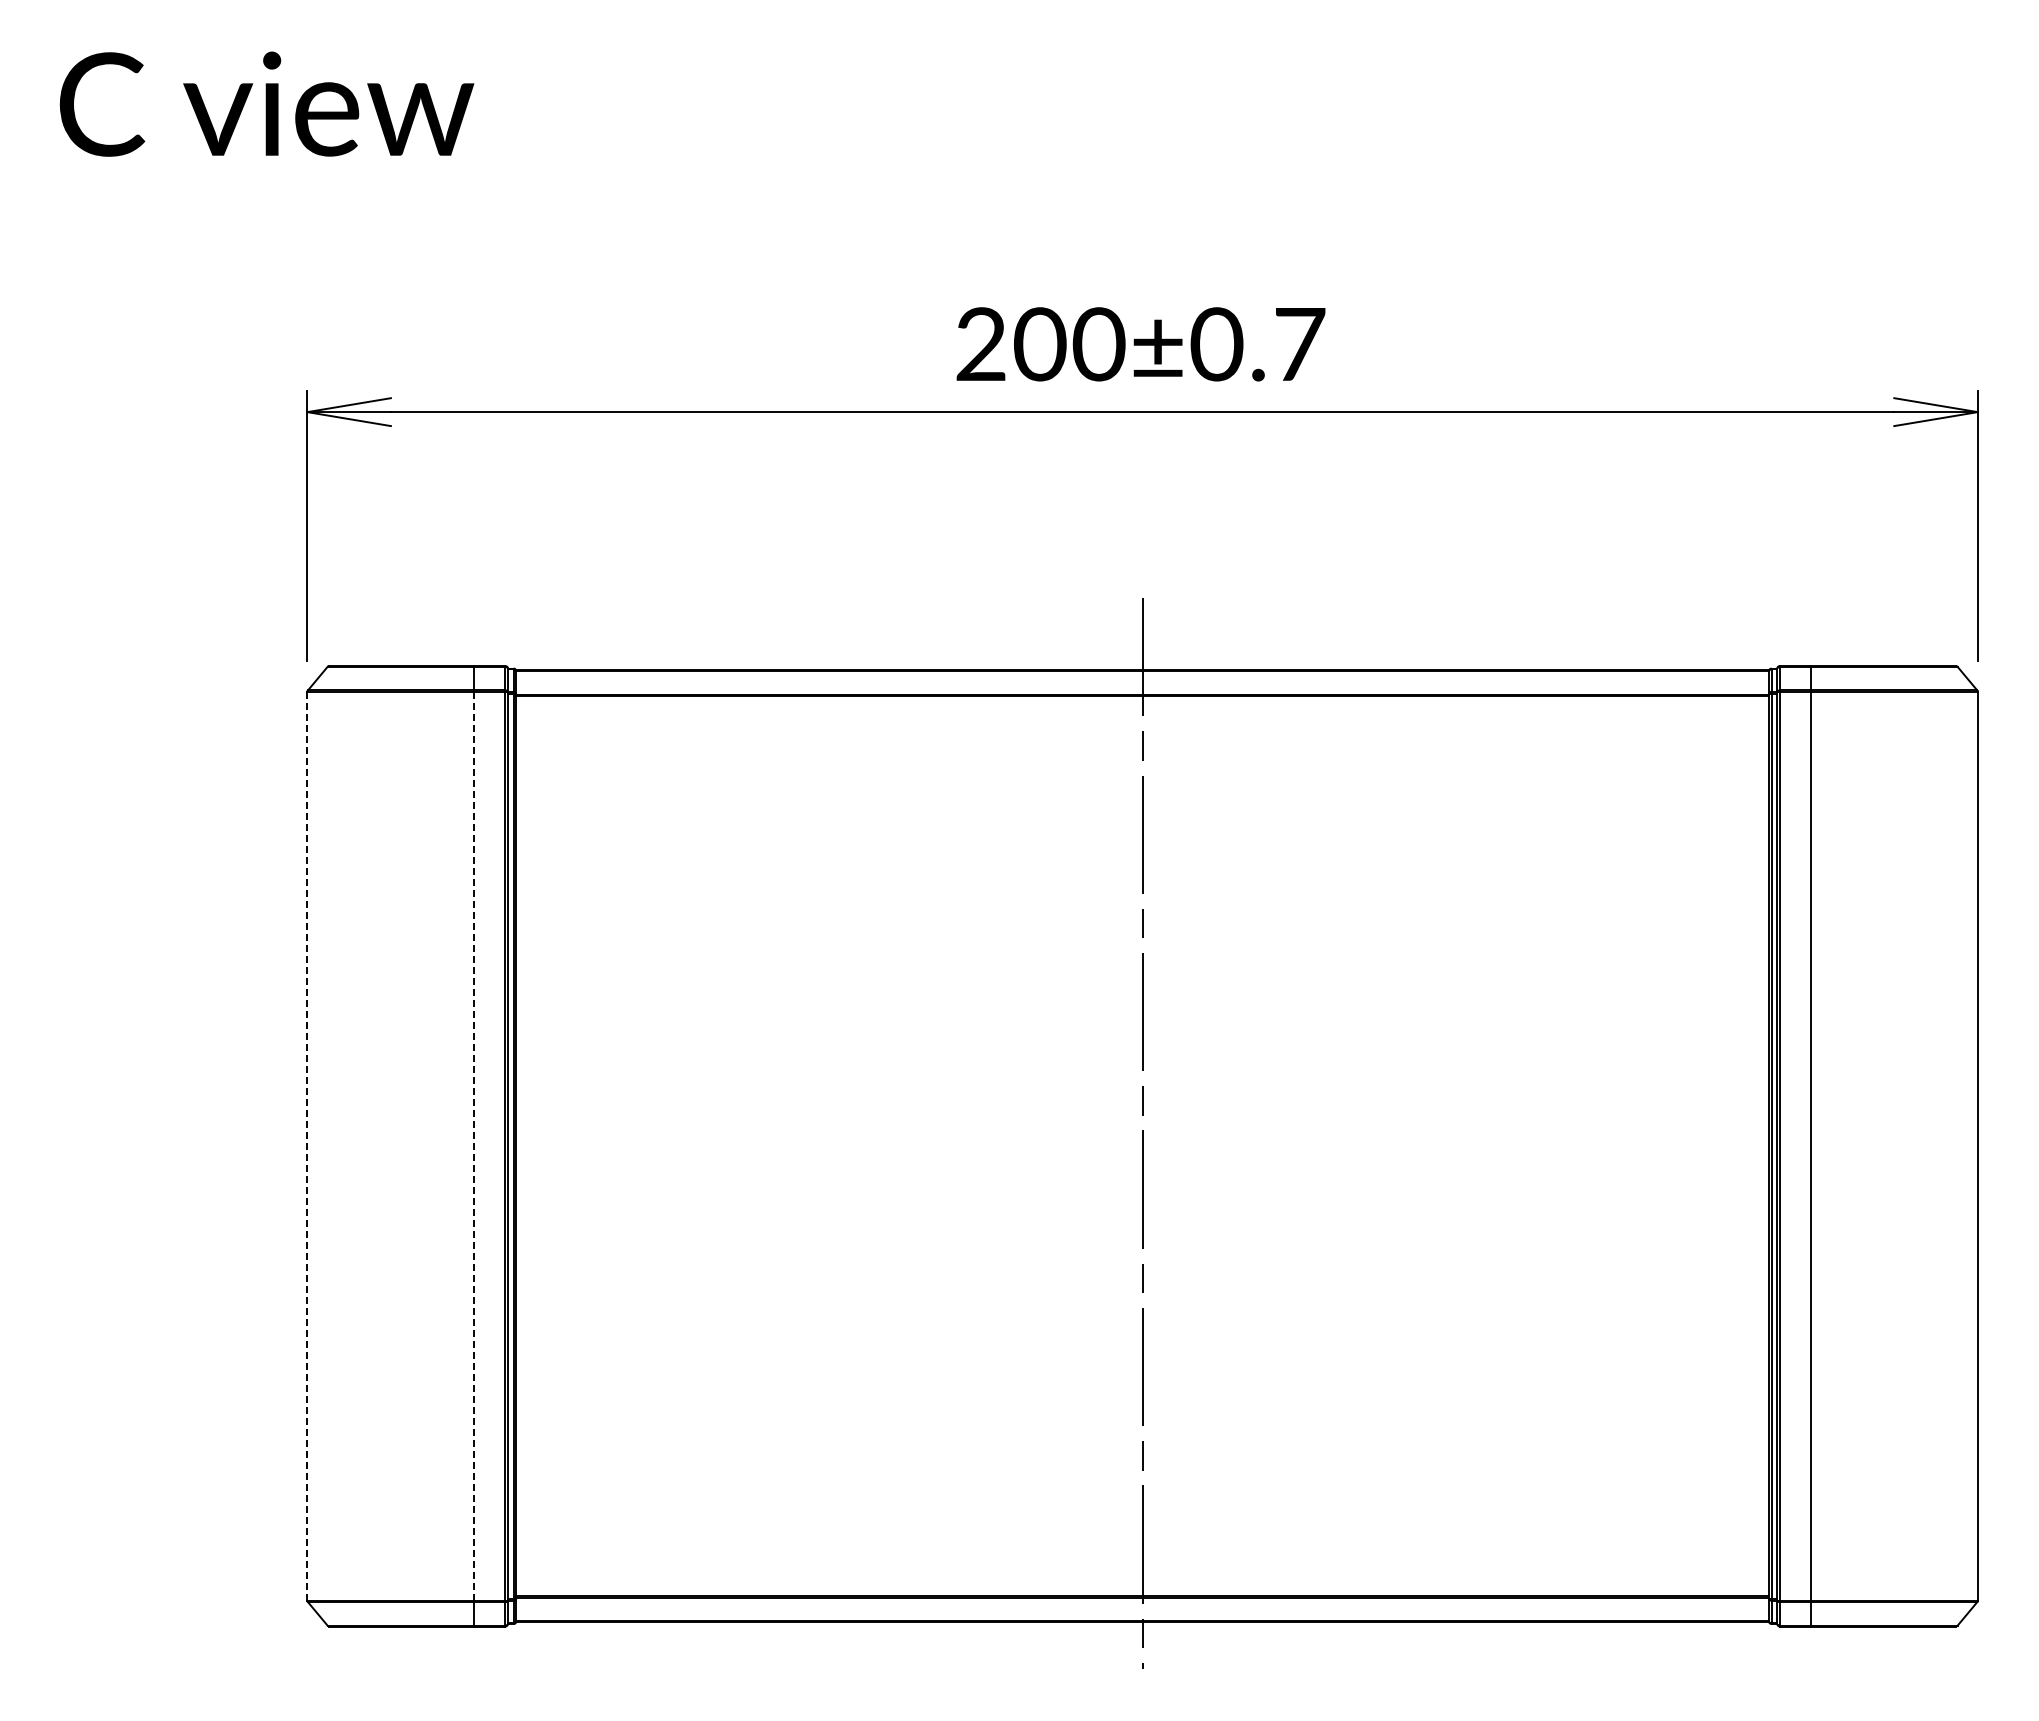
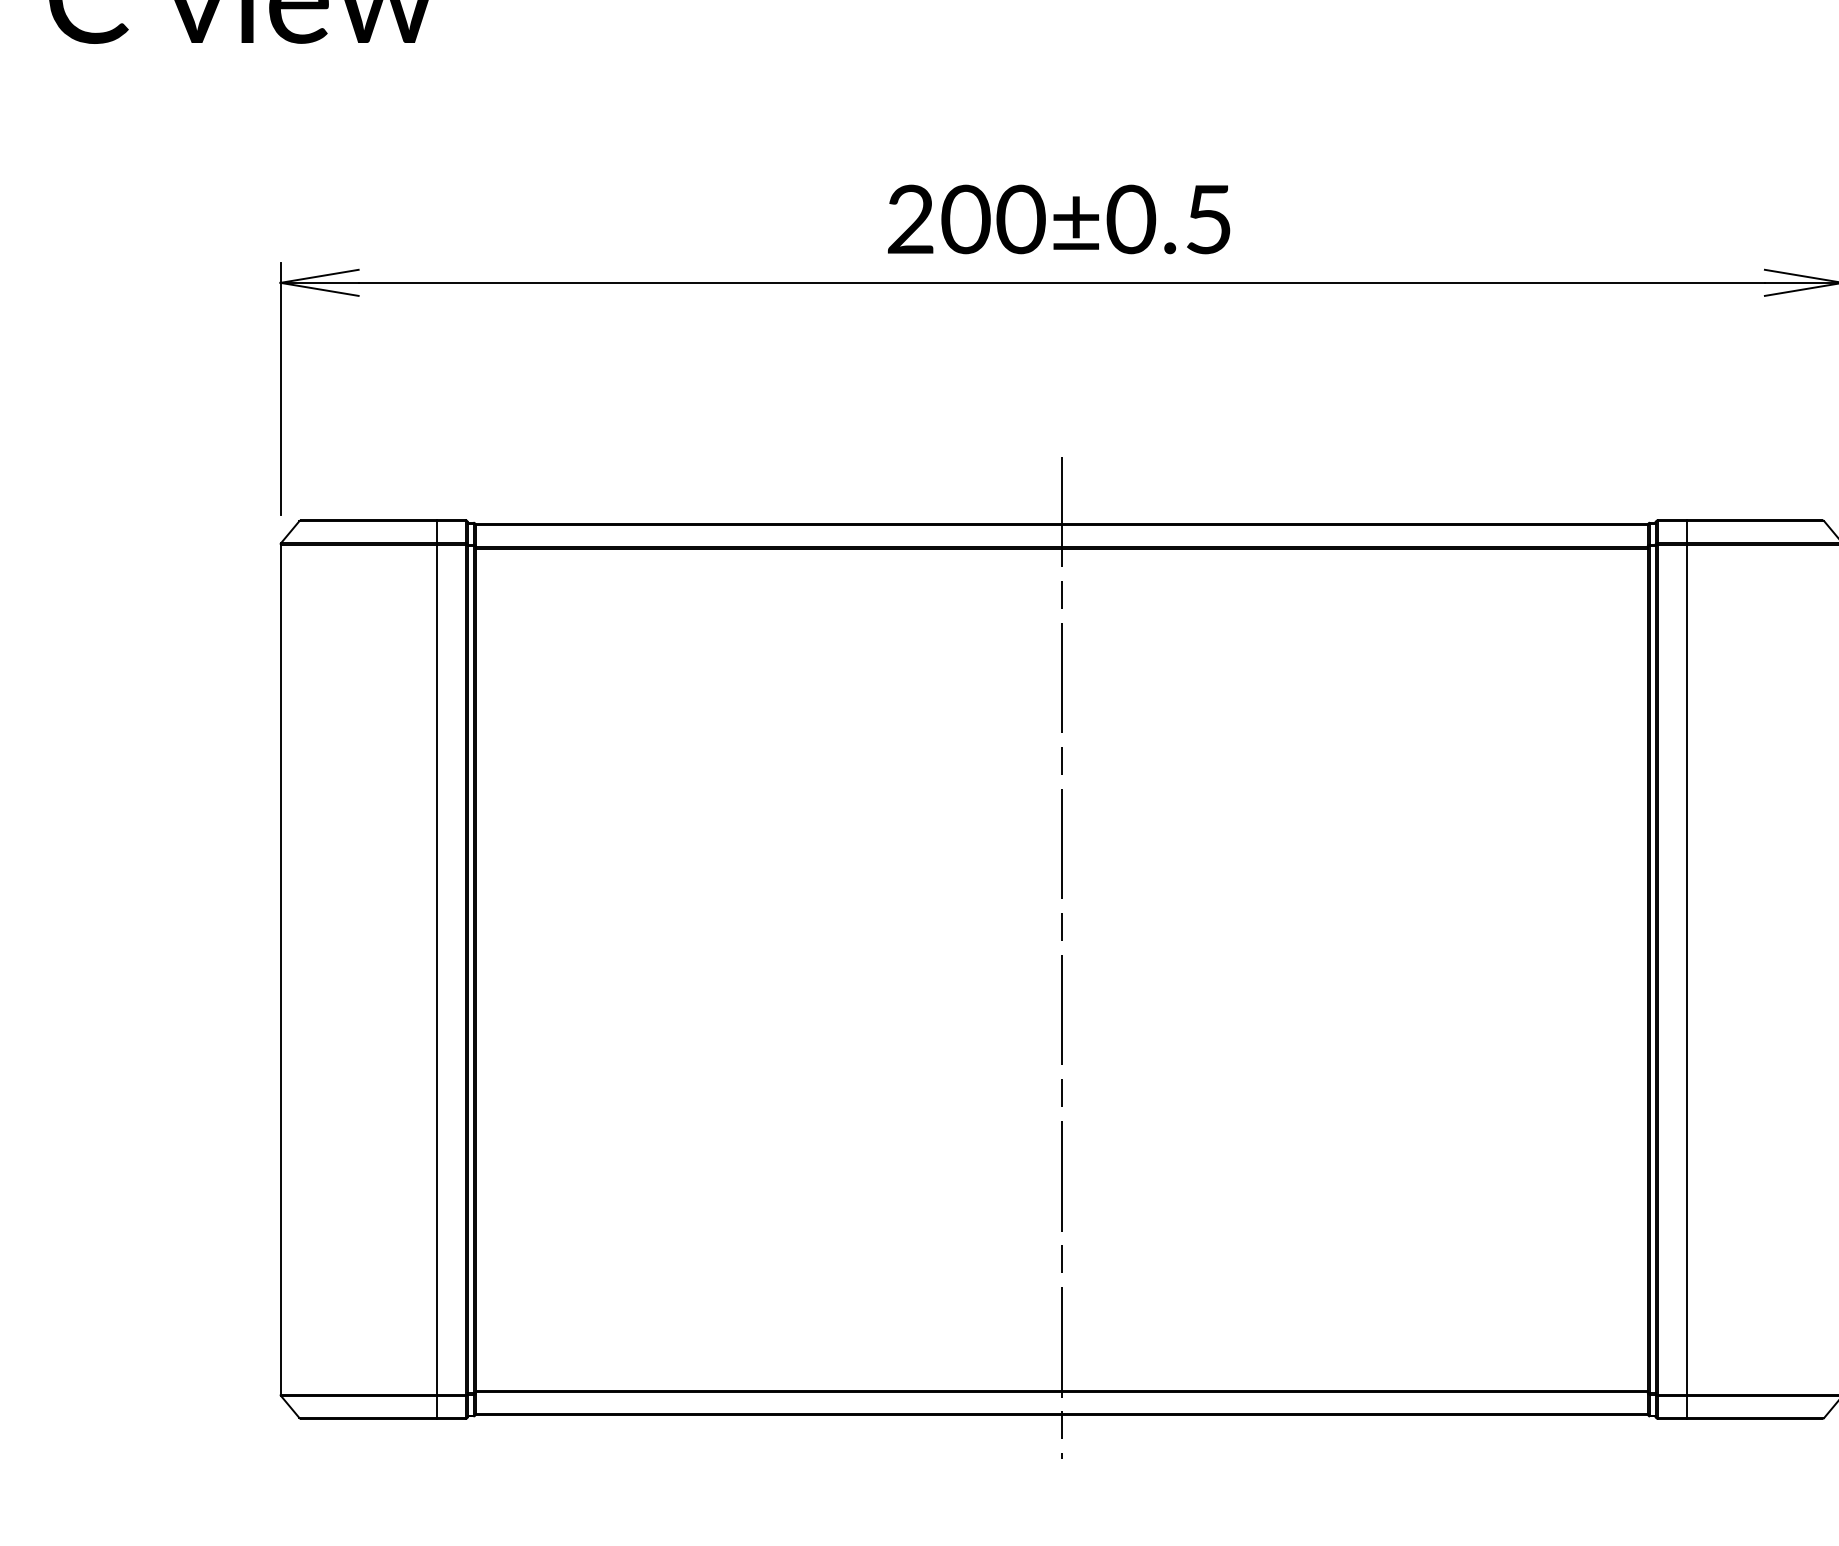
text: (1300, 344) -> (1209, 219), 200±0.7 -> 200±0.5
line: (474, 1145) -> (436, 968), dashed -> solid
line: (307, 1146) -> (280, 969), dashed -> solid

